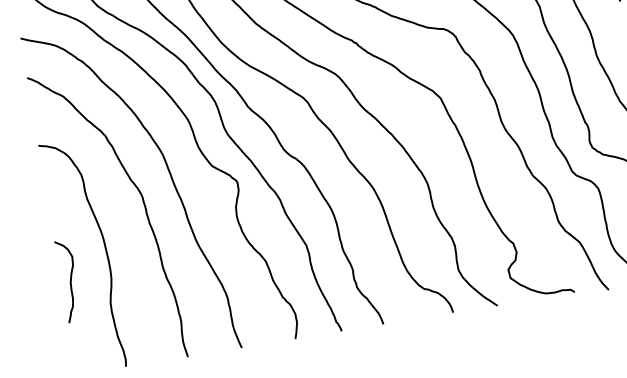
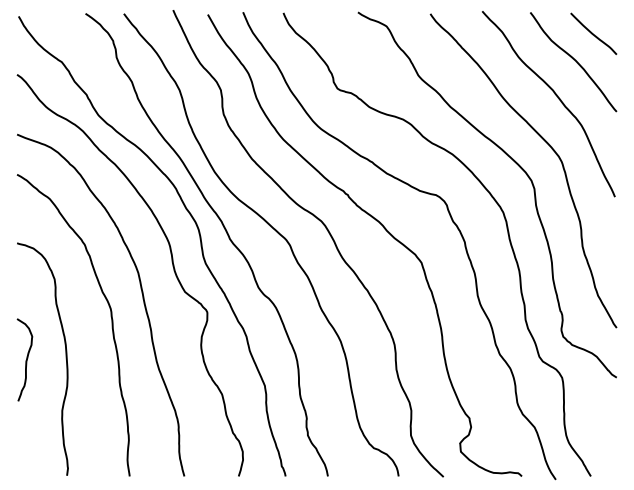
curve: (69, 281) -> (25, 360), moved

